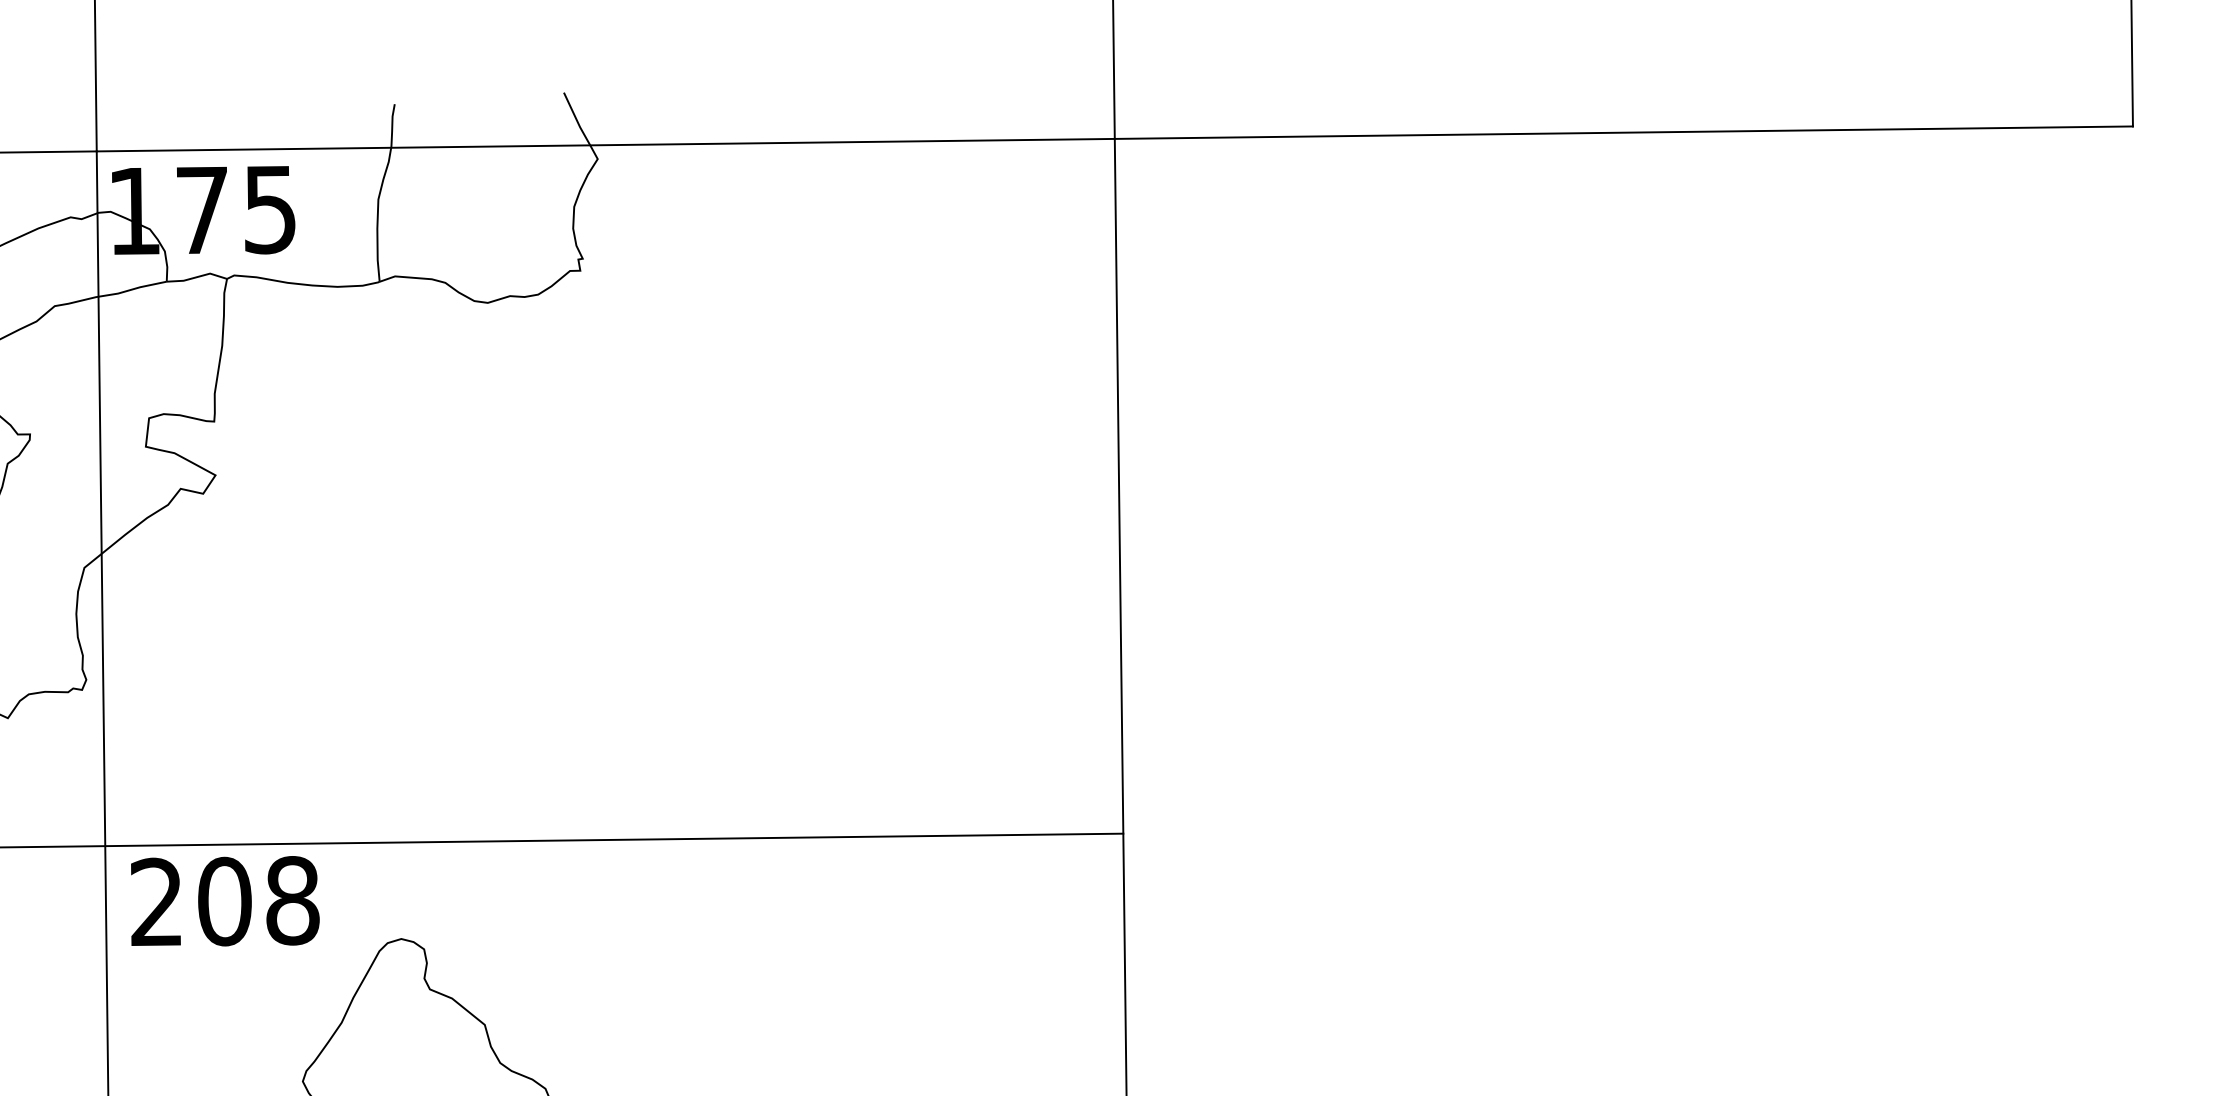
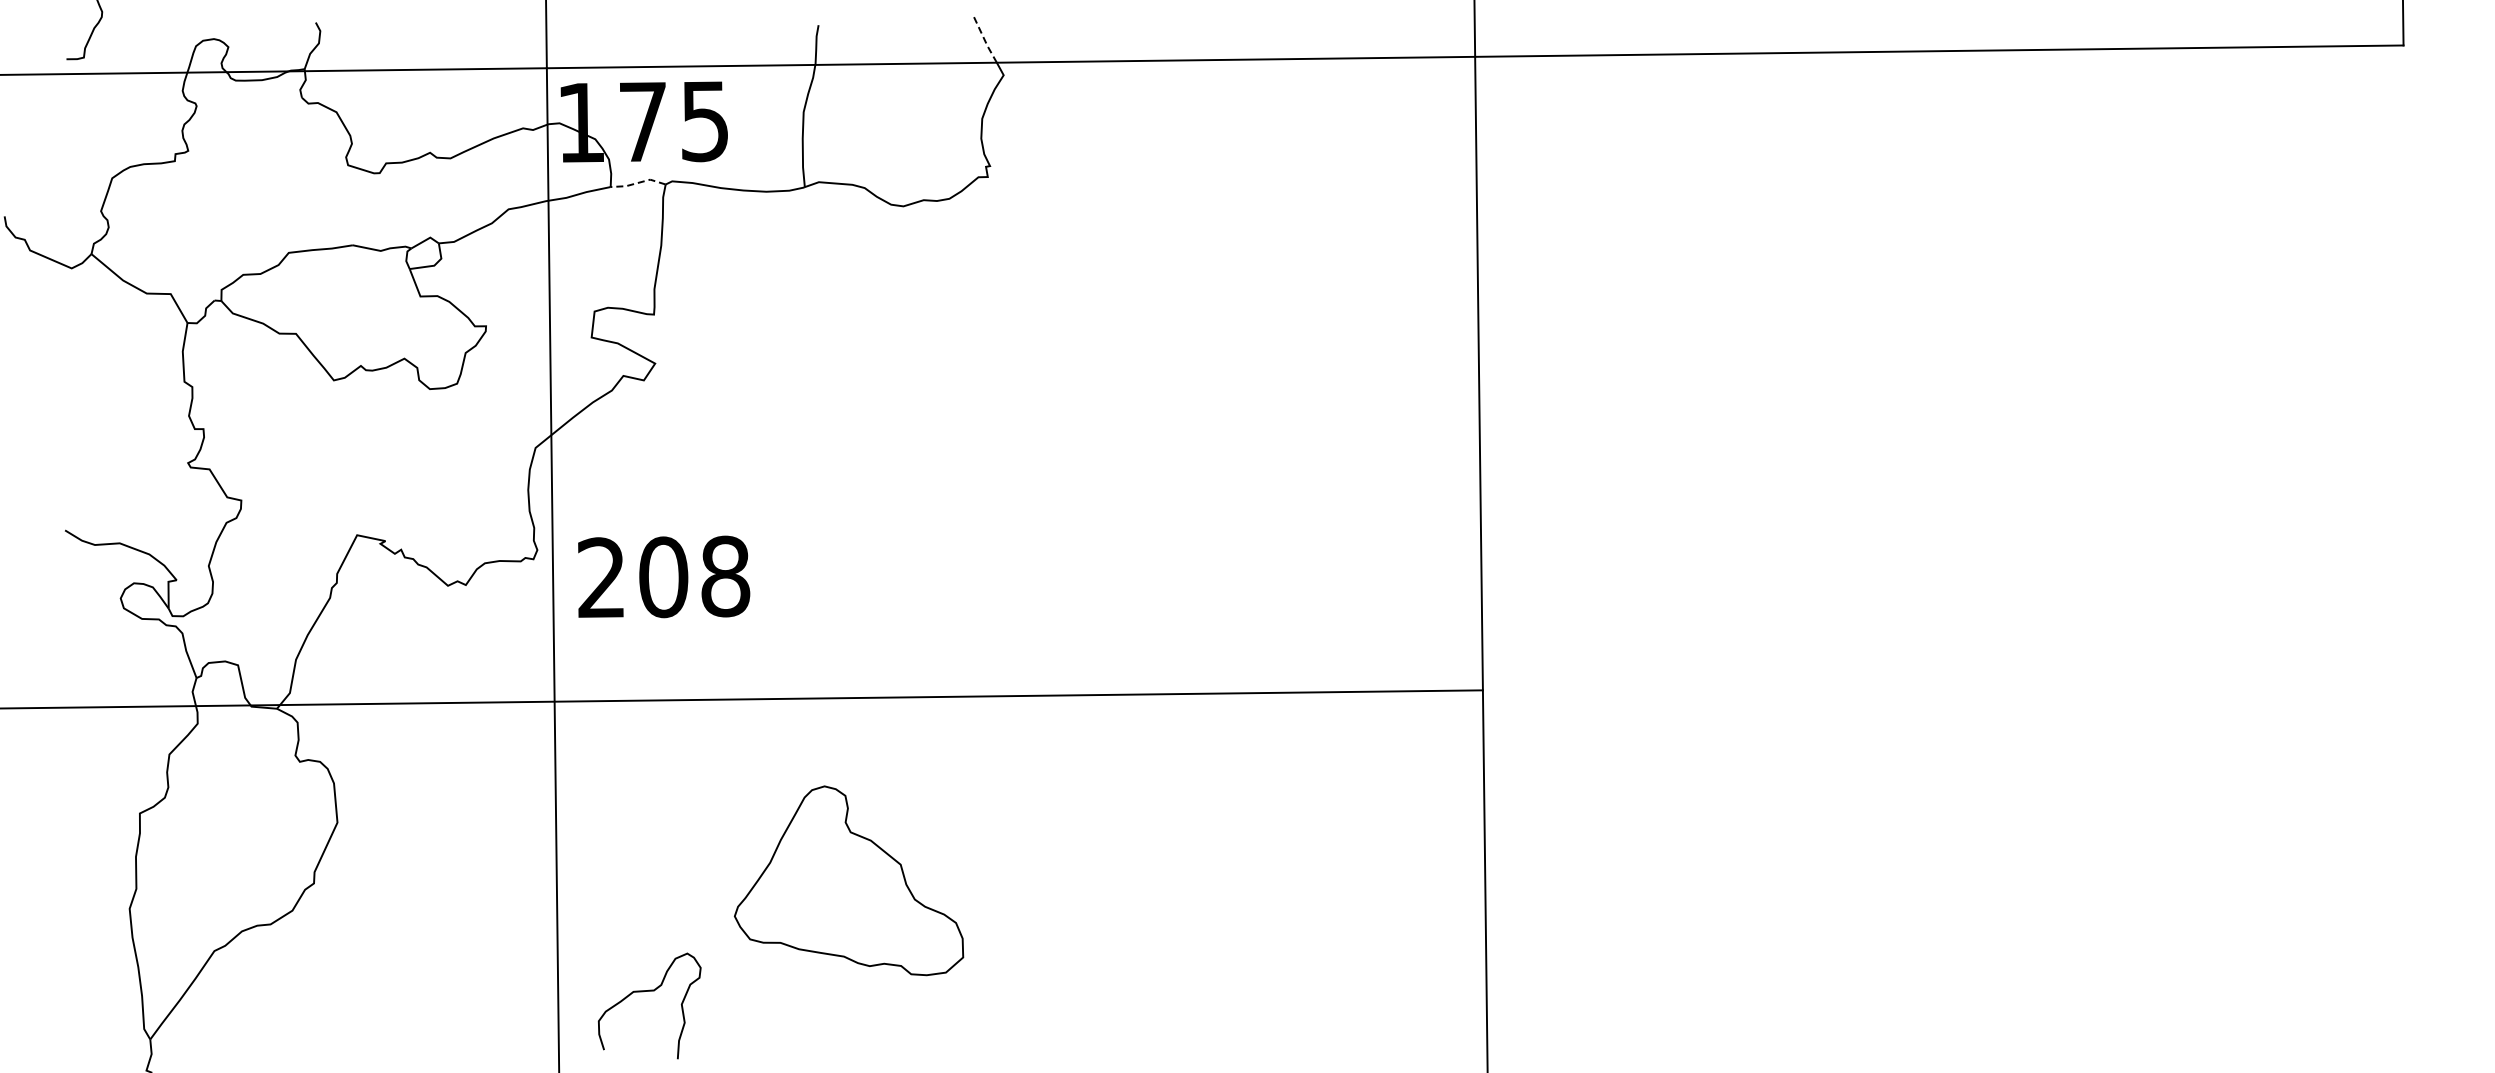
line: (576, 119) -> (984, 39), solid -> dashed
line: (197, 276) -> (638, 182), solid -> dashed
text: (225, 900) -> (664, 576), moved

